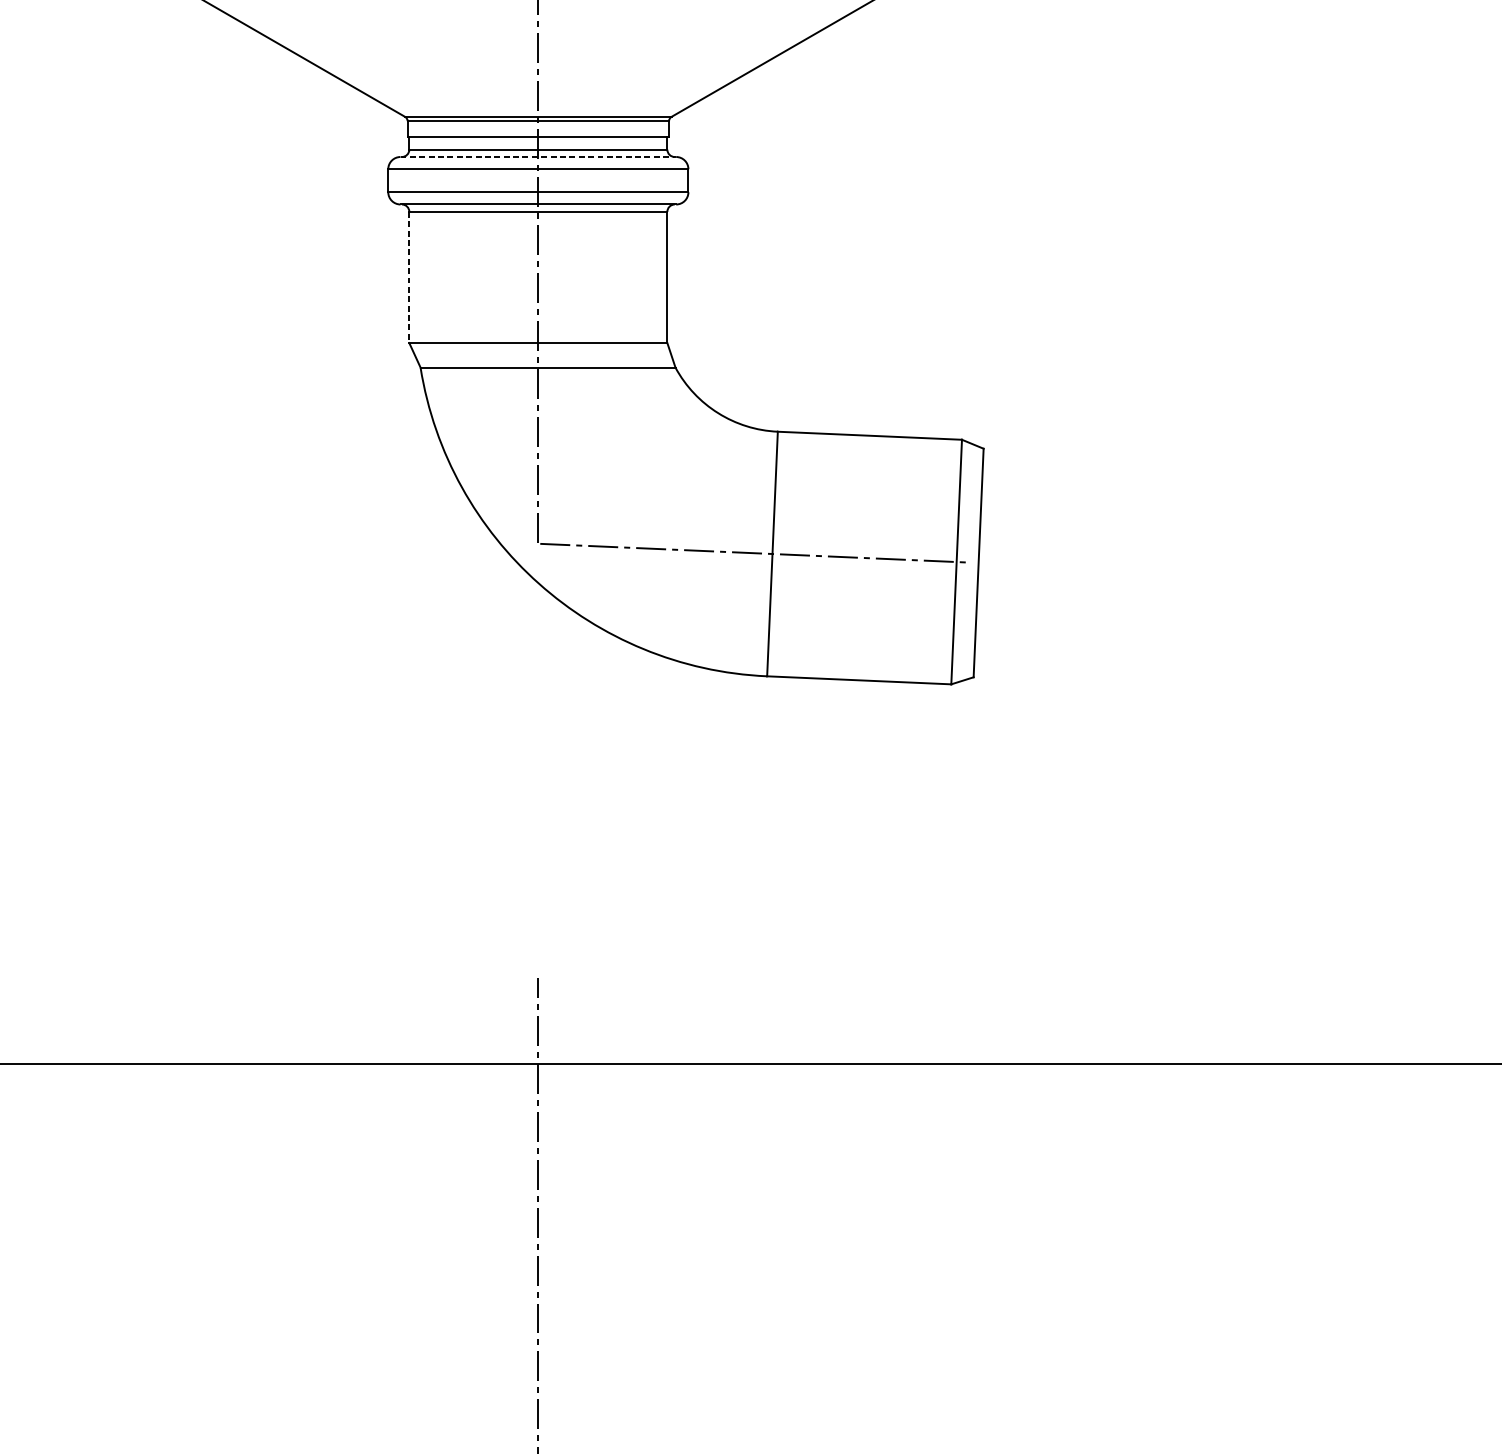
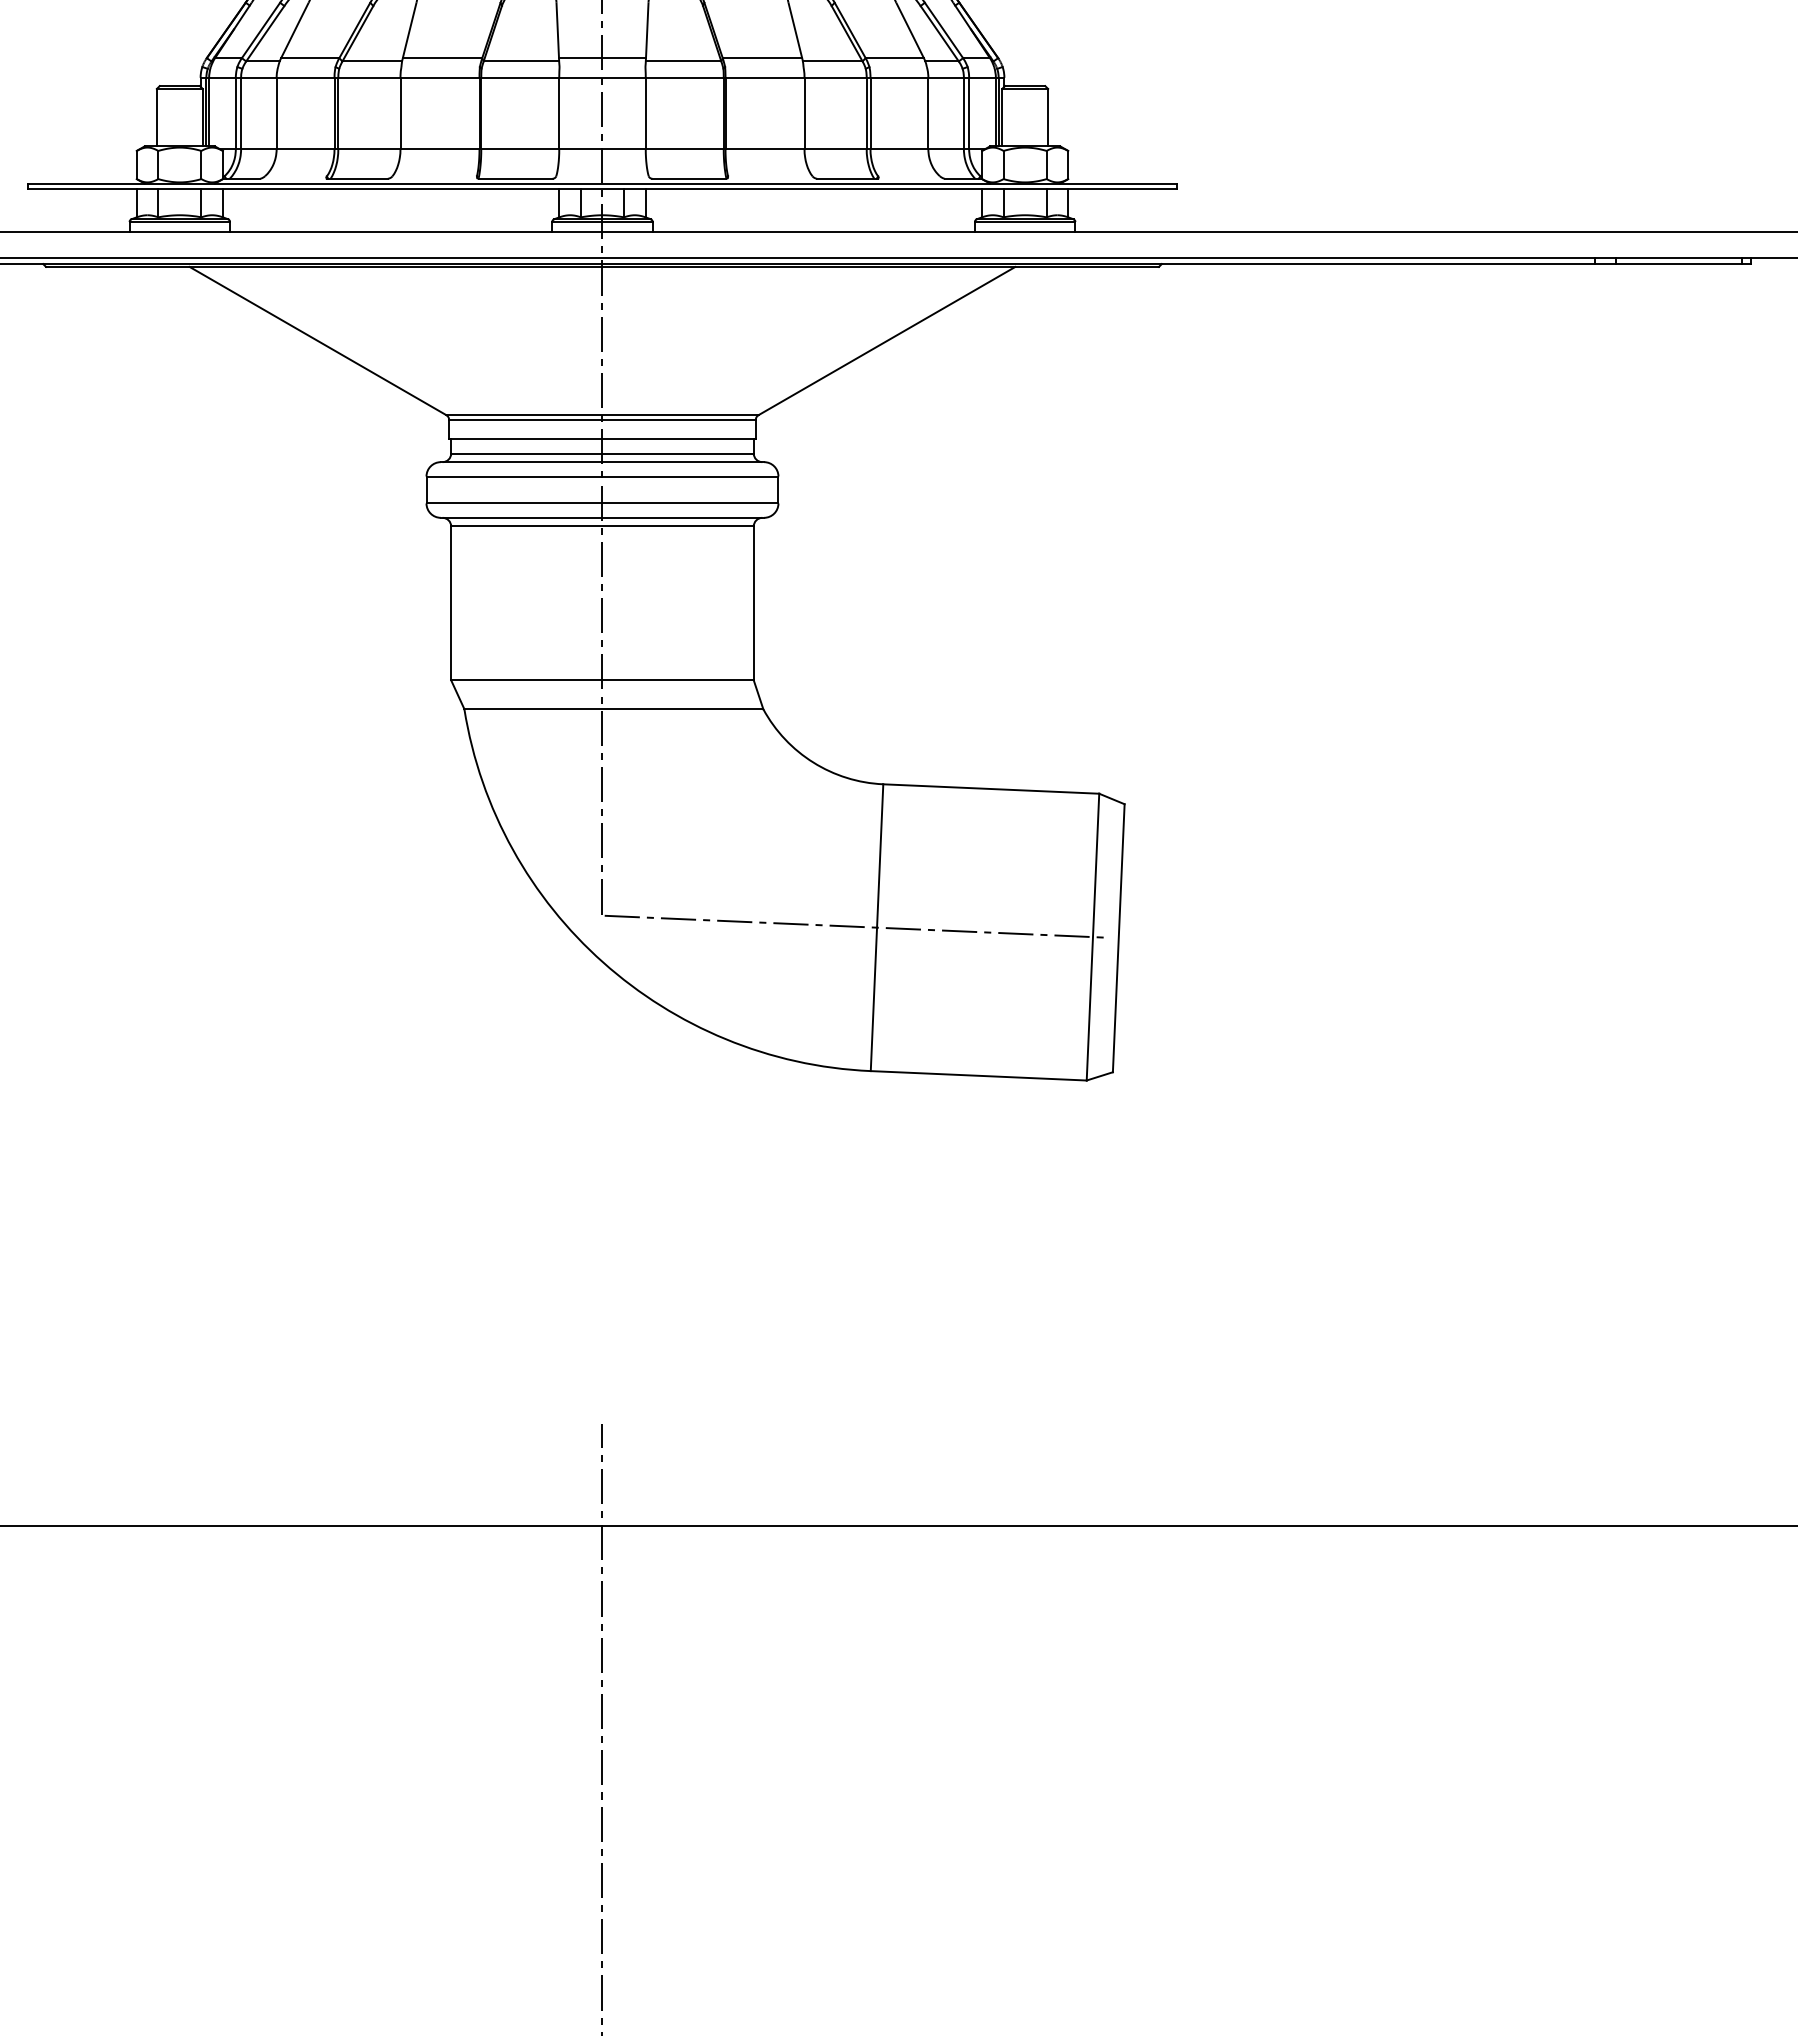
line: (538, 157) -> (602, 462), dashed -> solid
line: (409, 277) -> (451, 603), dashed -> solid

